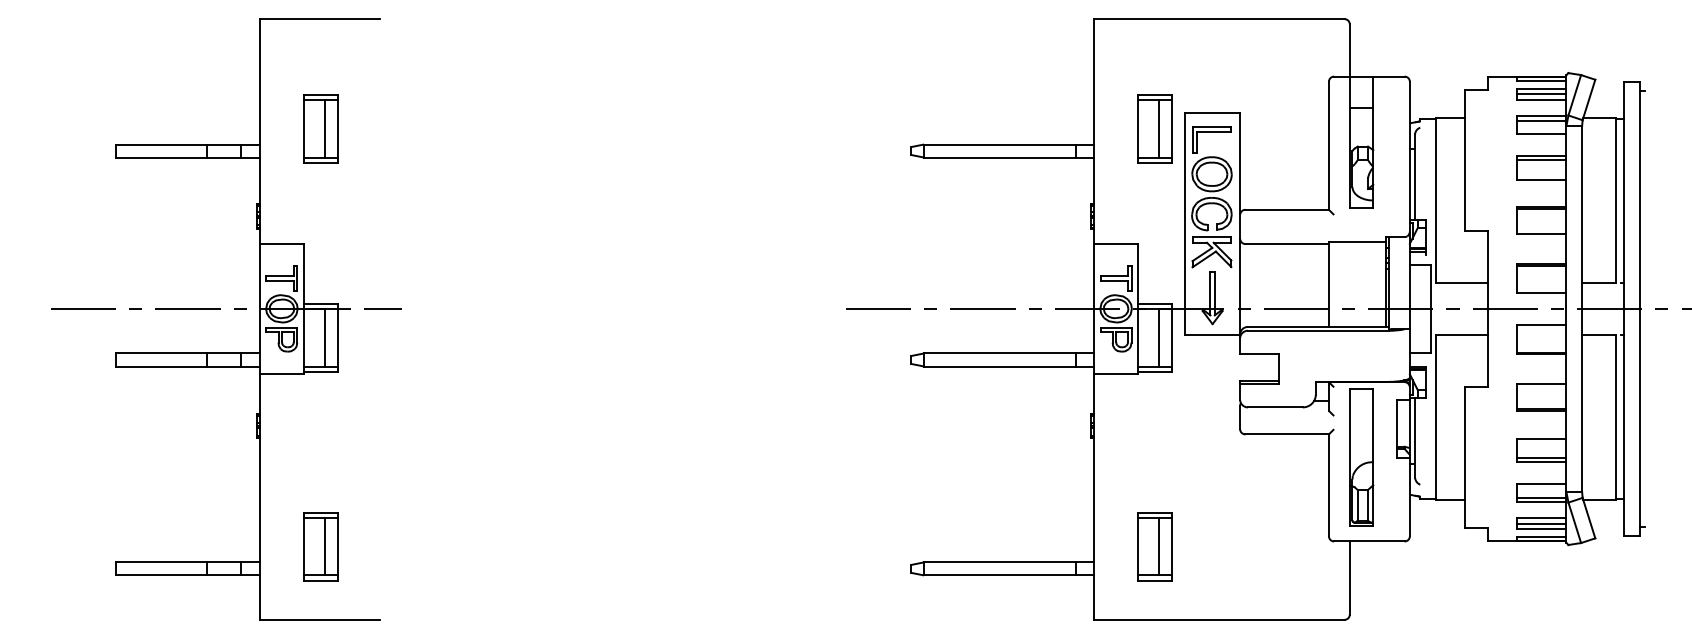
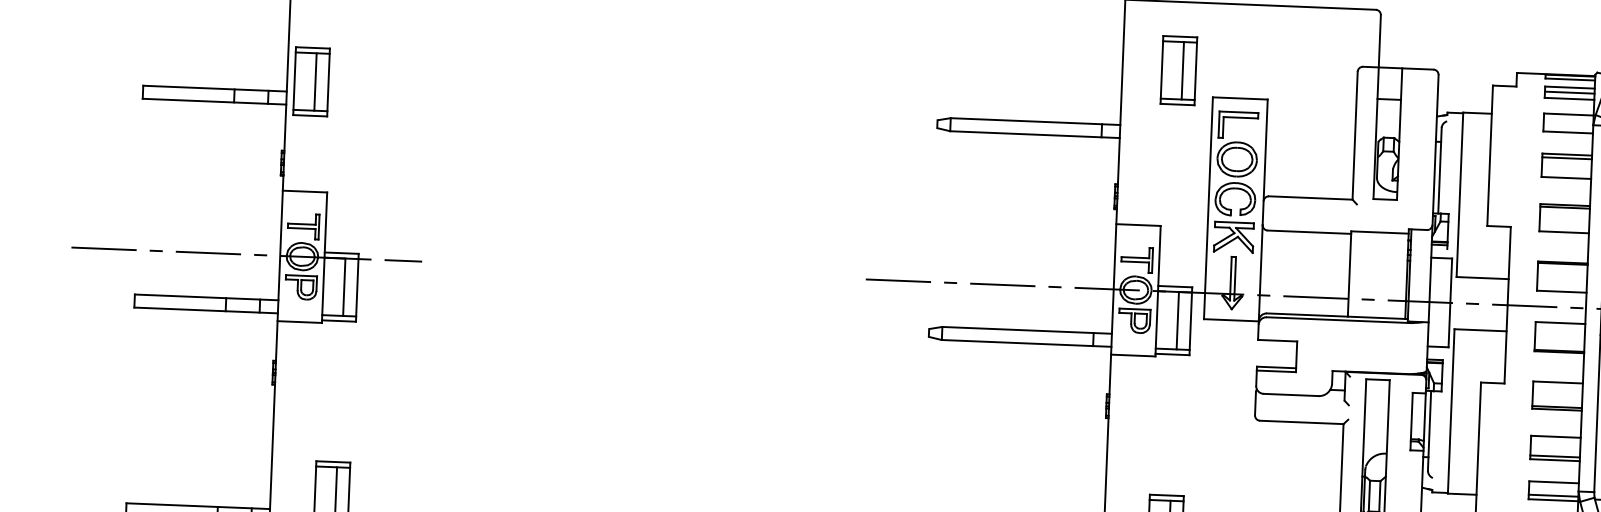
line: (1541, 120) -> (1568, 118), removed
part: (320, 128) -> (311, 81), moved
part: (1154, 128) -> (1178, 70), moved

